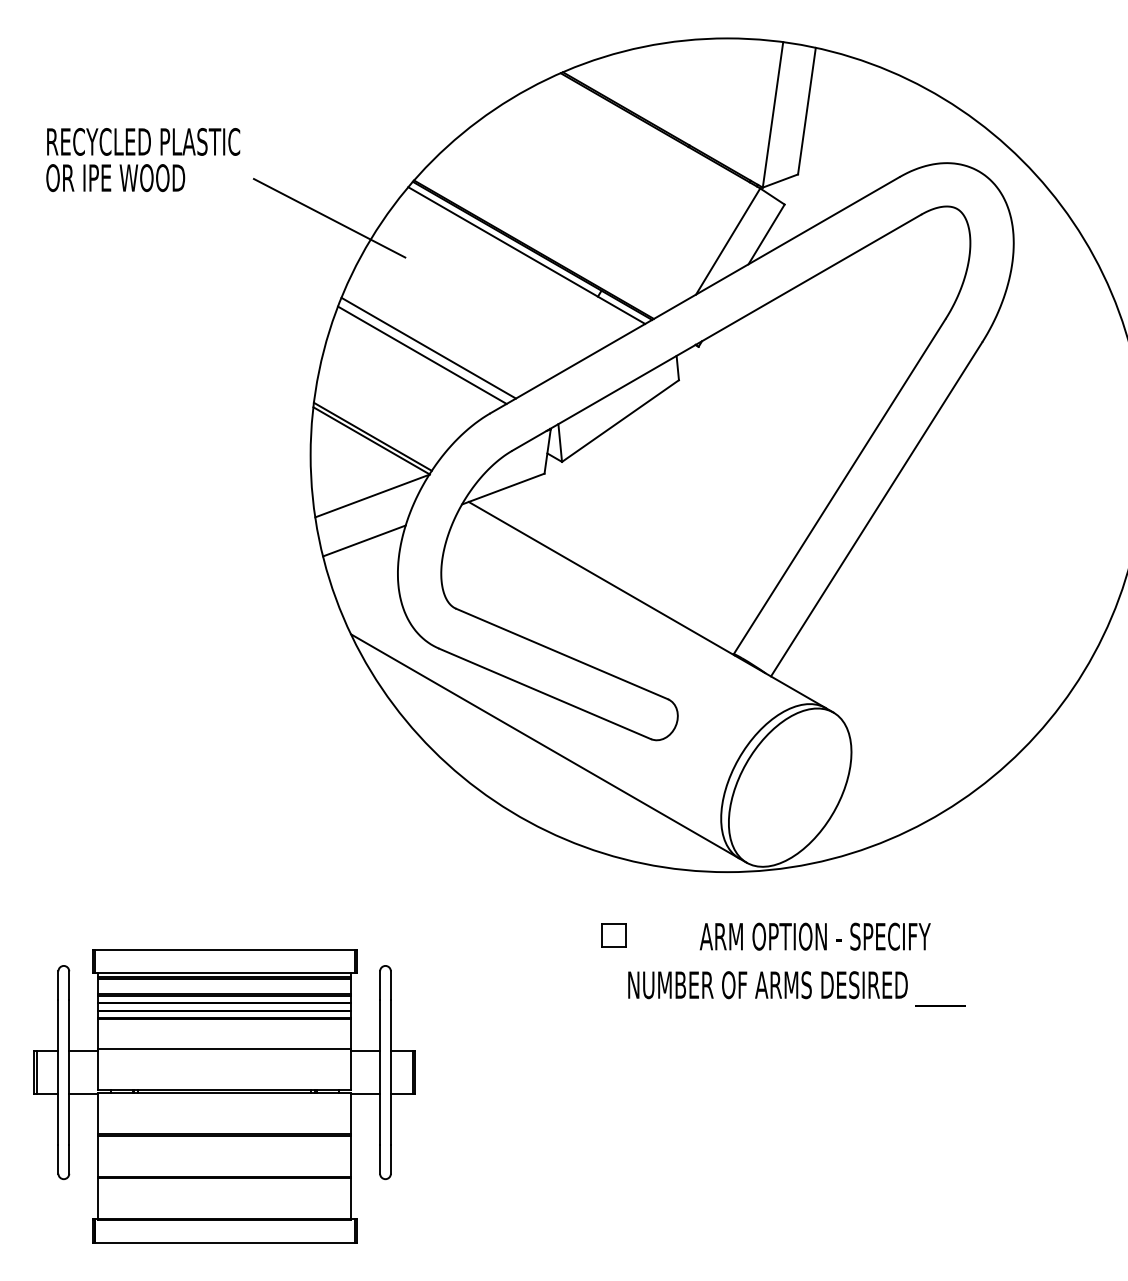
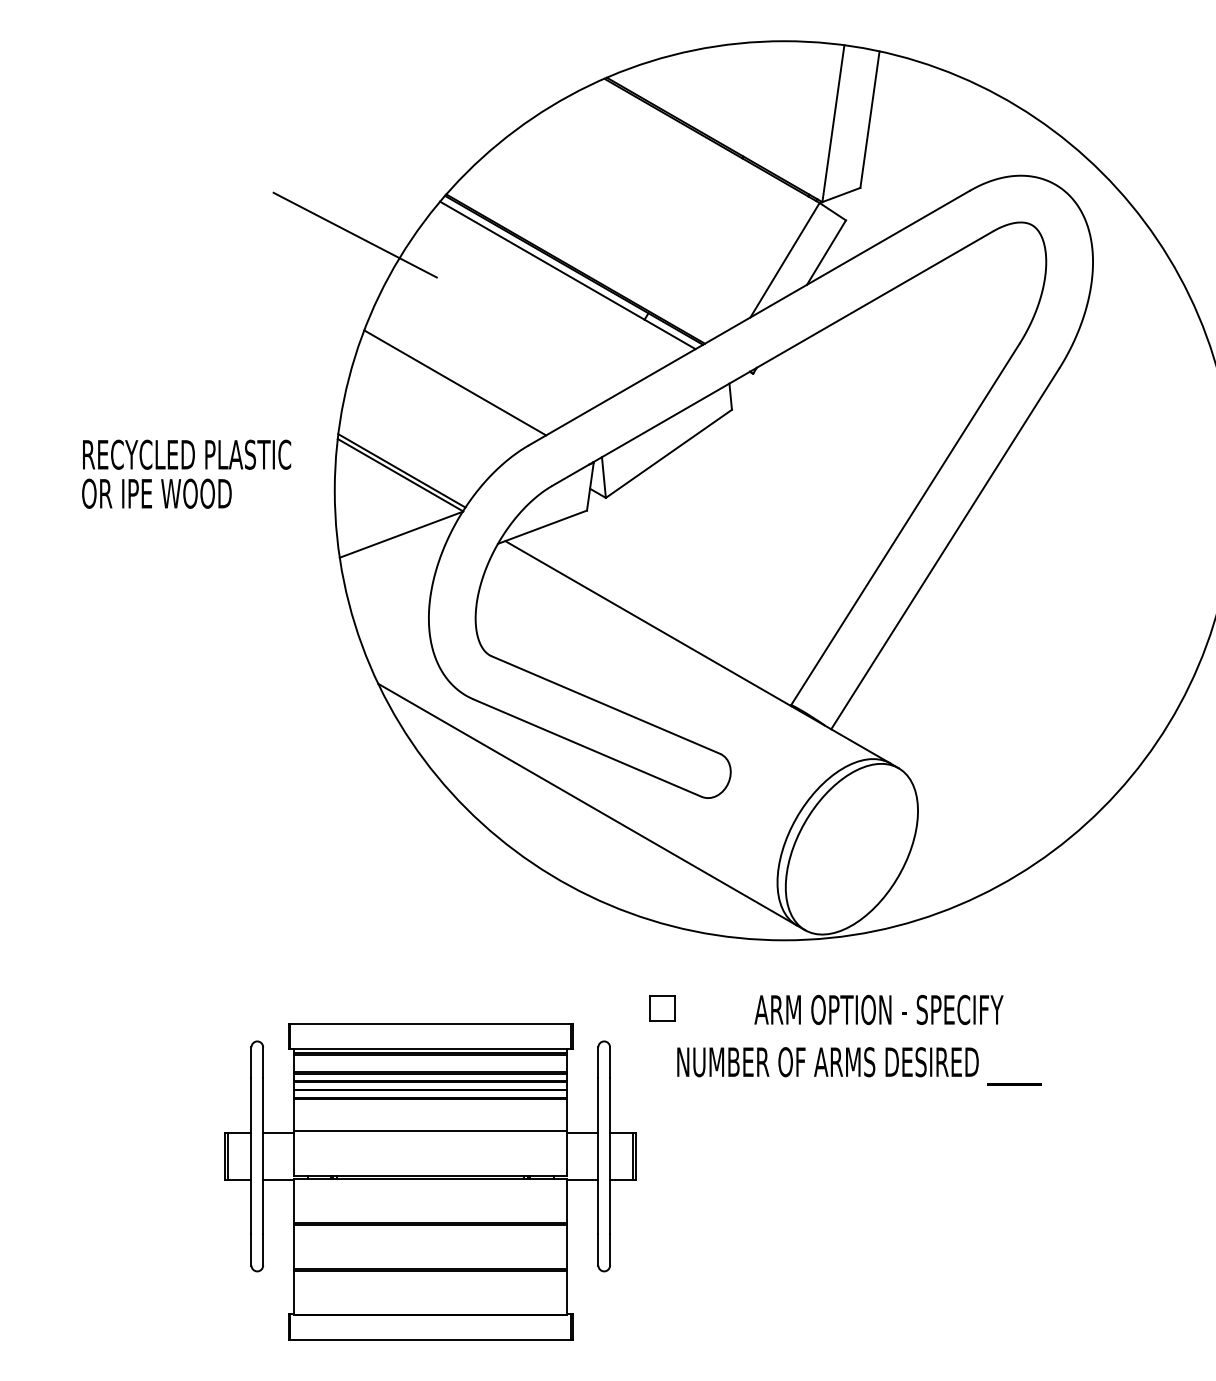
text: (143, 160) -> (186, 474), moved
line: (428, 347) -> (461, 374), removed
line: (364, 540) -> (392, 582), removed
part: (224, 1096) -> (430, 1182), moved

